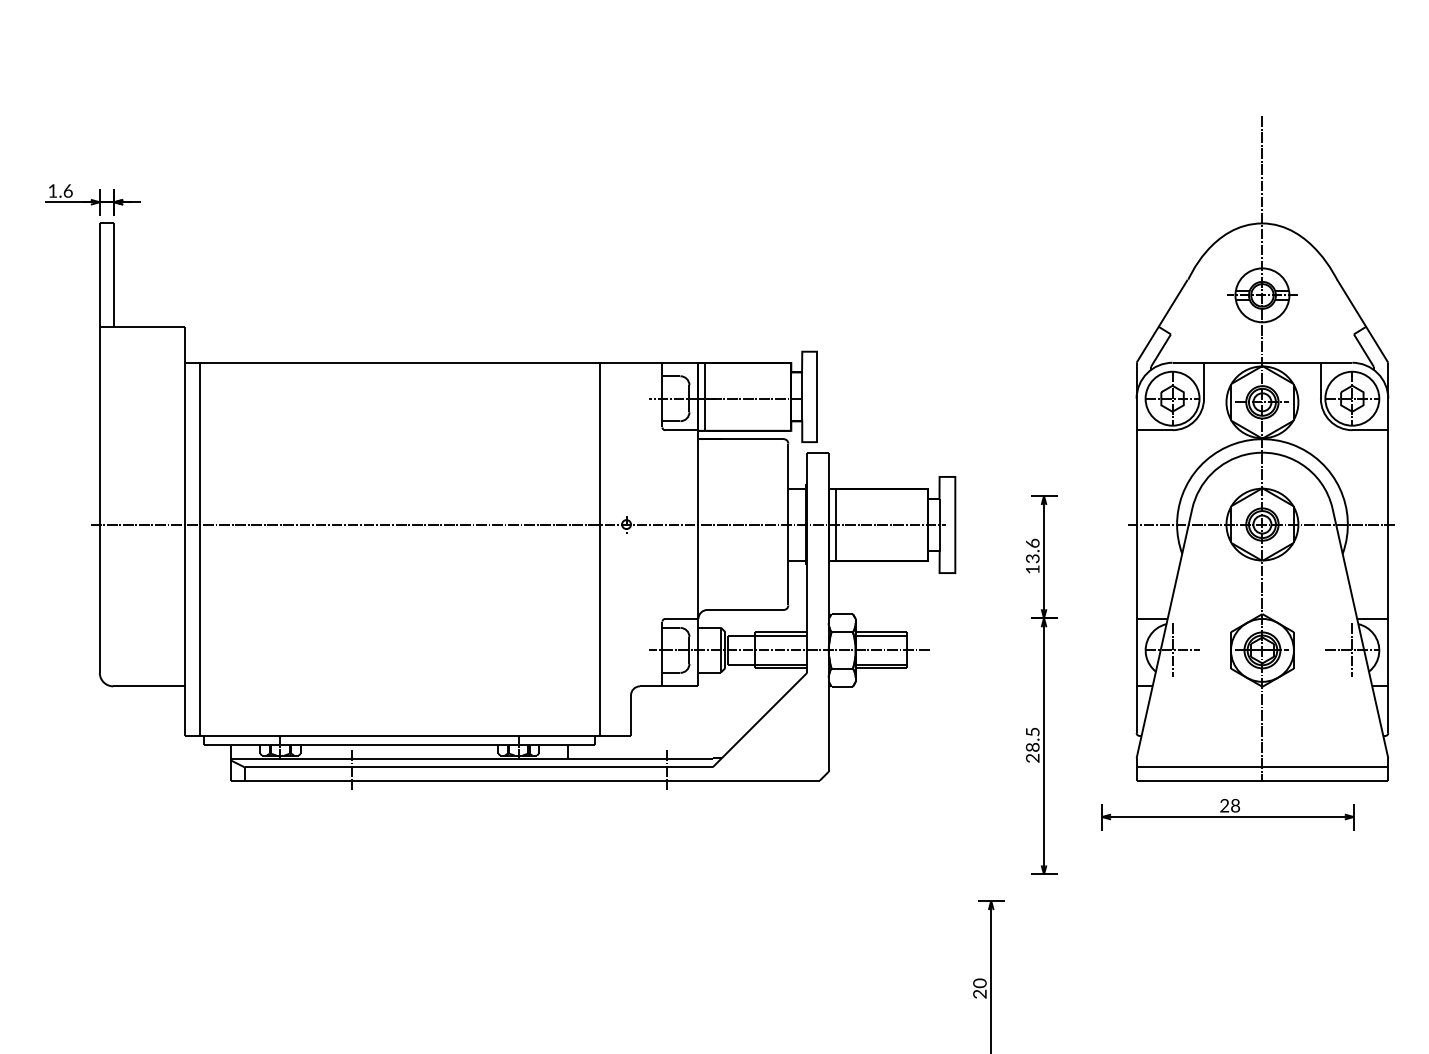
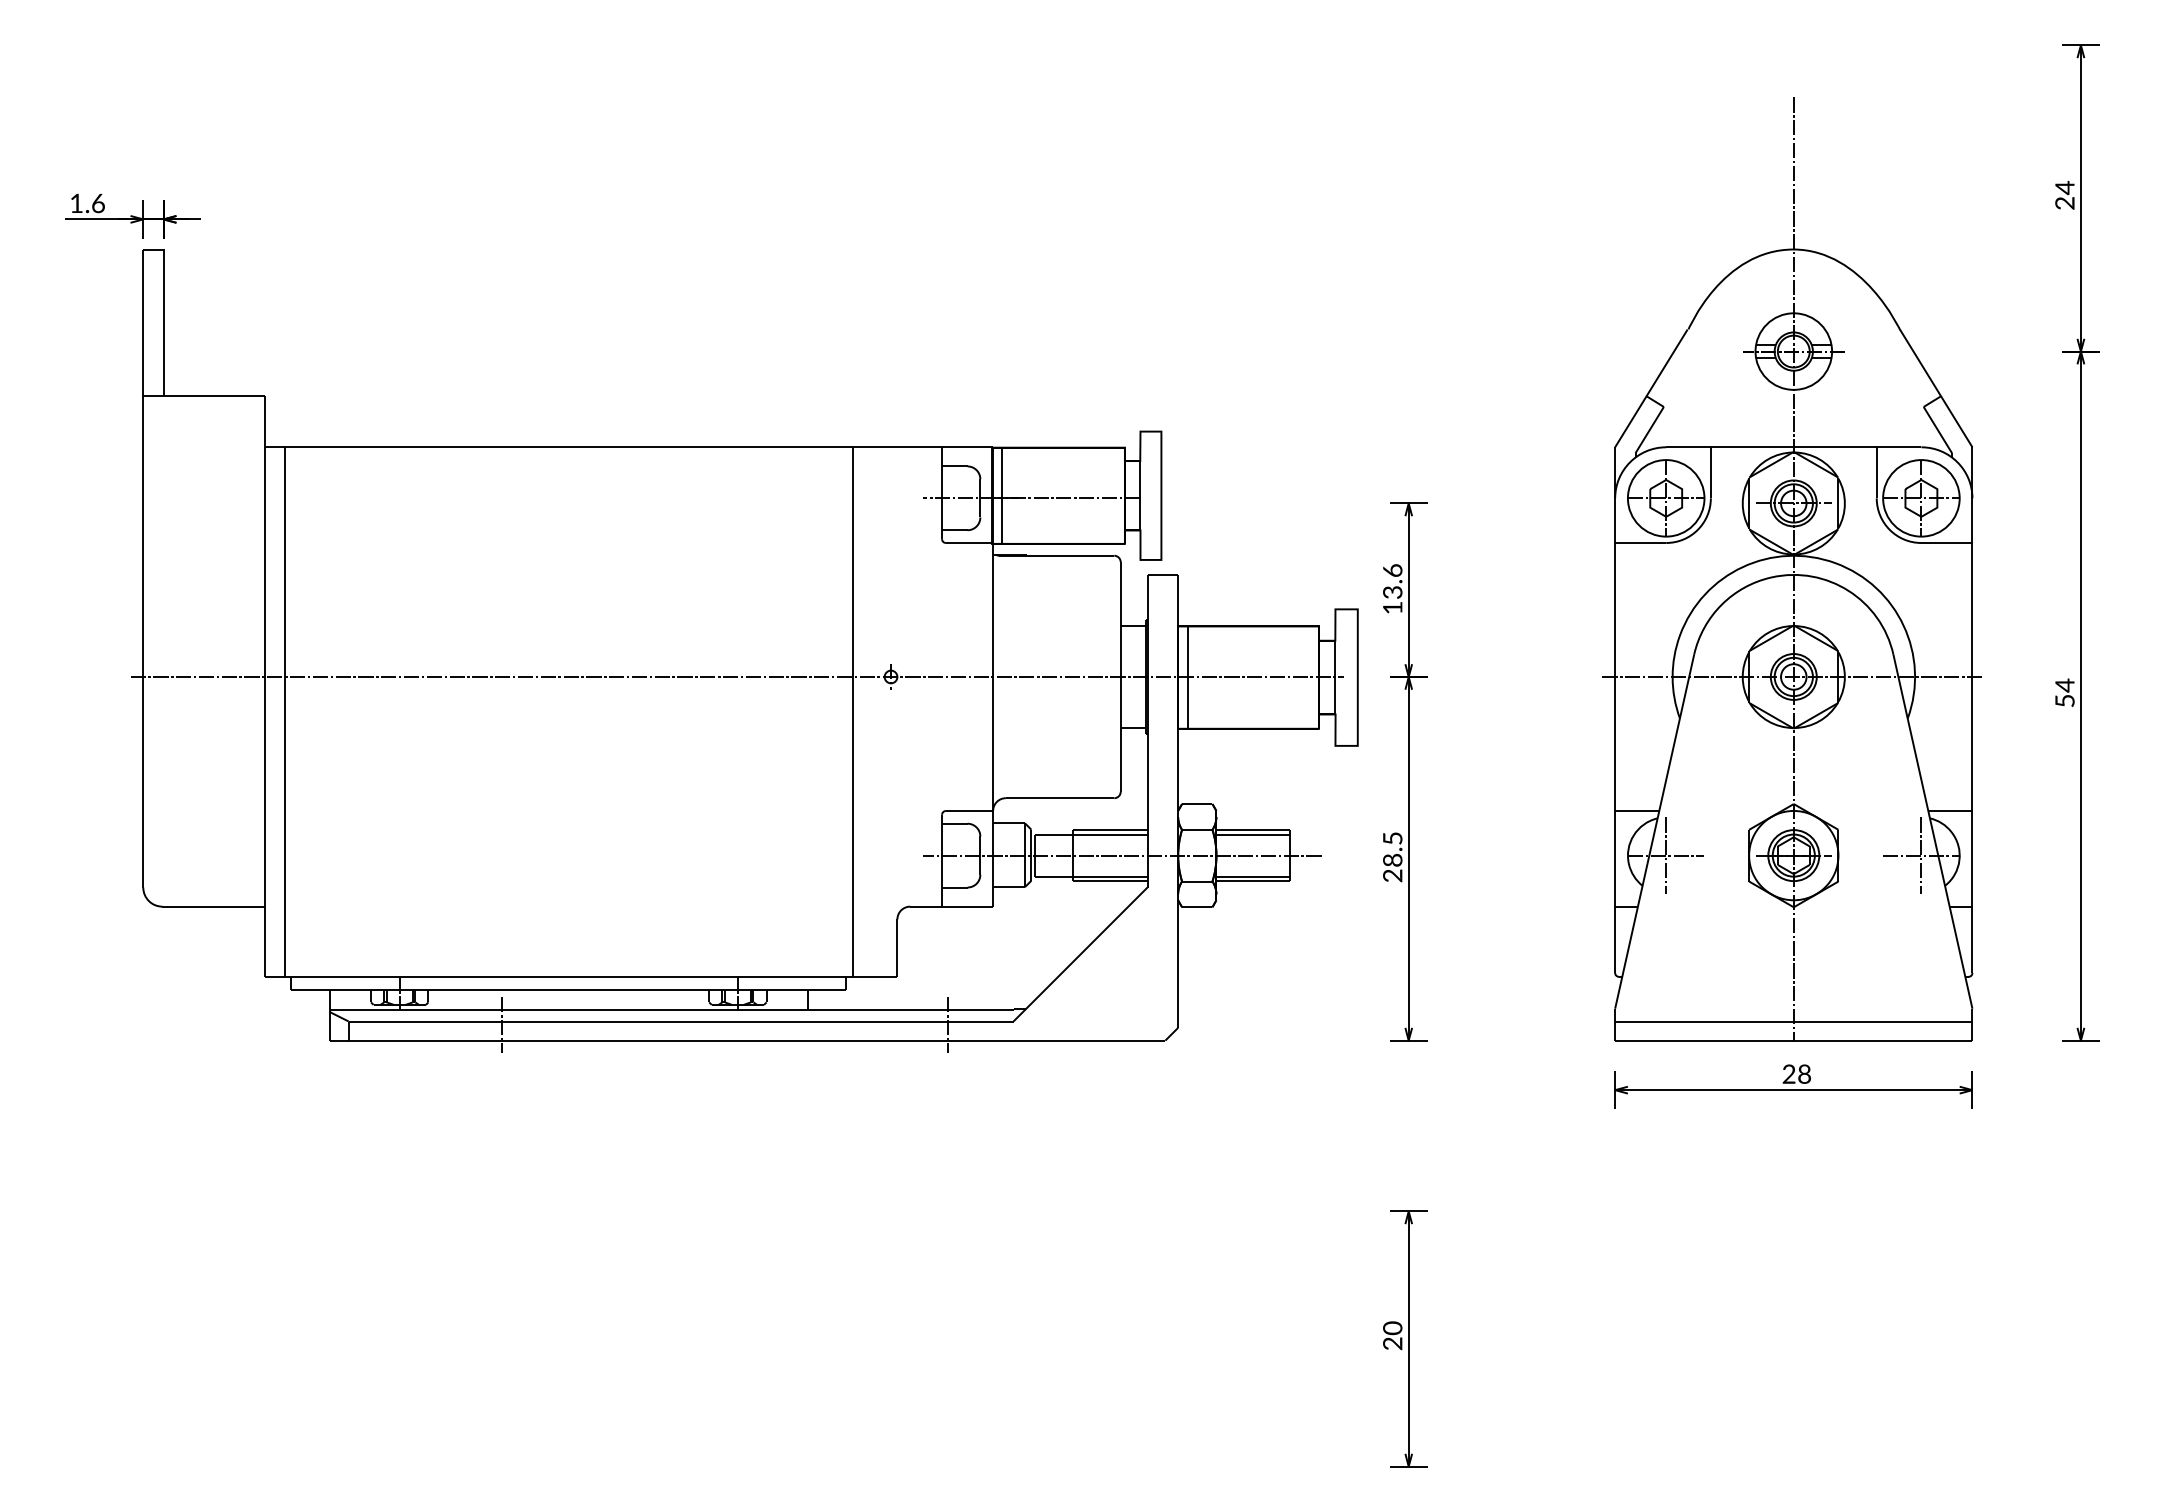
part: (1041, 684) -> (1405, 771), moved
part: (1227, 814) -> (1793, 1086), moved

